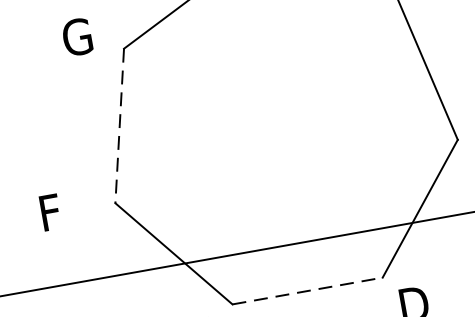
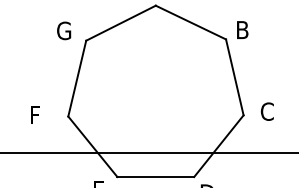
line: (120, 125) -> (77, 78), dashed -> solid
line: (309, 291) -> (156, 177), dashed -> solid

